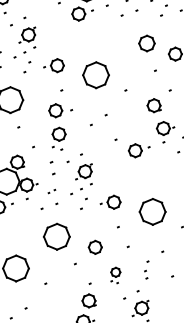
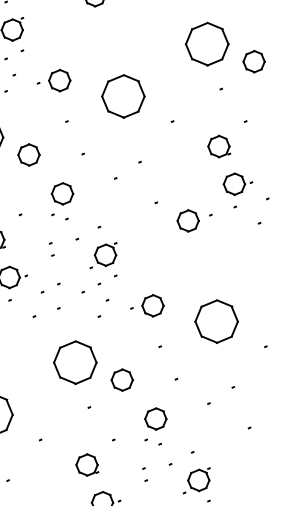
part: (146, 43) -> (206, 44), size x1.67
part: (55, 110) -> (28, 154), moved
part: (52, 167) -> (51, 248), size x0.62
part: (51, 191) -> (50, 288), size x1.67
part: (56, 236) -> (74, 362), moved
part: (146, 274) -> (145, 474), moved
part: (115, 275) -> (155, 426), size x1.43
part: (88, 300) -> (86, 464), moved

